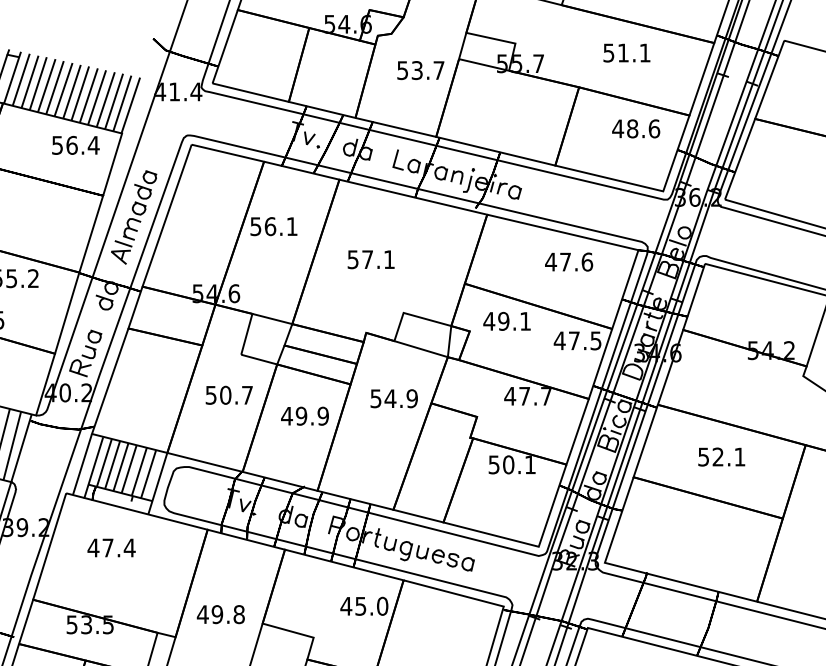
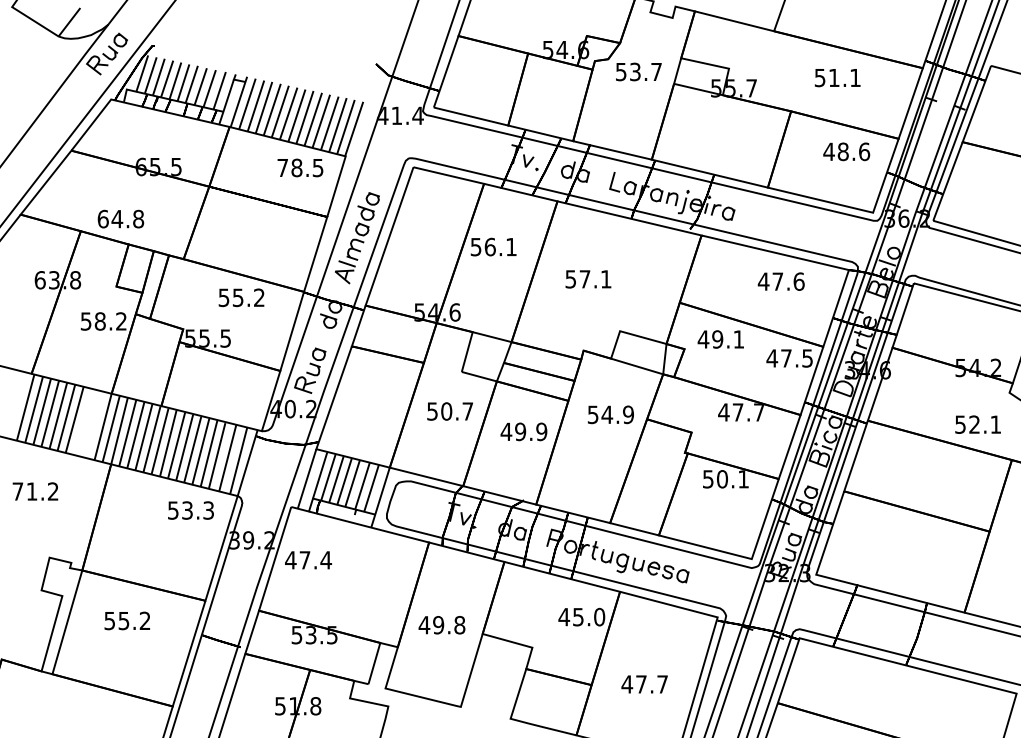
text: (420, 70) -> (638, 71), moved
text: (75, 144) -> (300, 167), 56.4 -> 78.5
part: (721, 456) -> (977, 424), moved
text: (111, 548) -> (308, 560), moved

